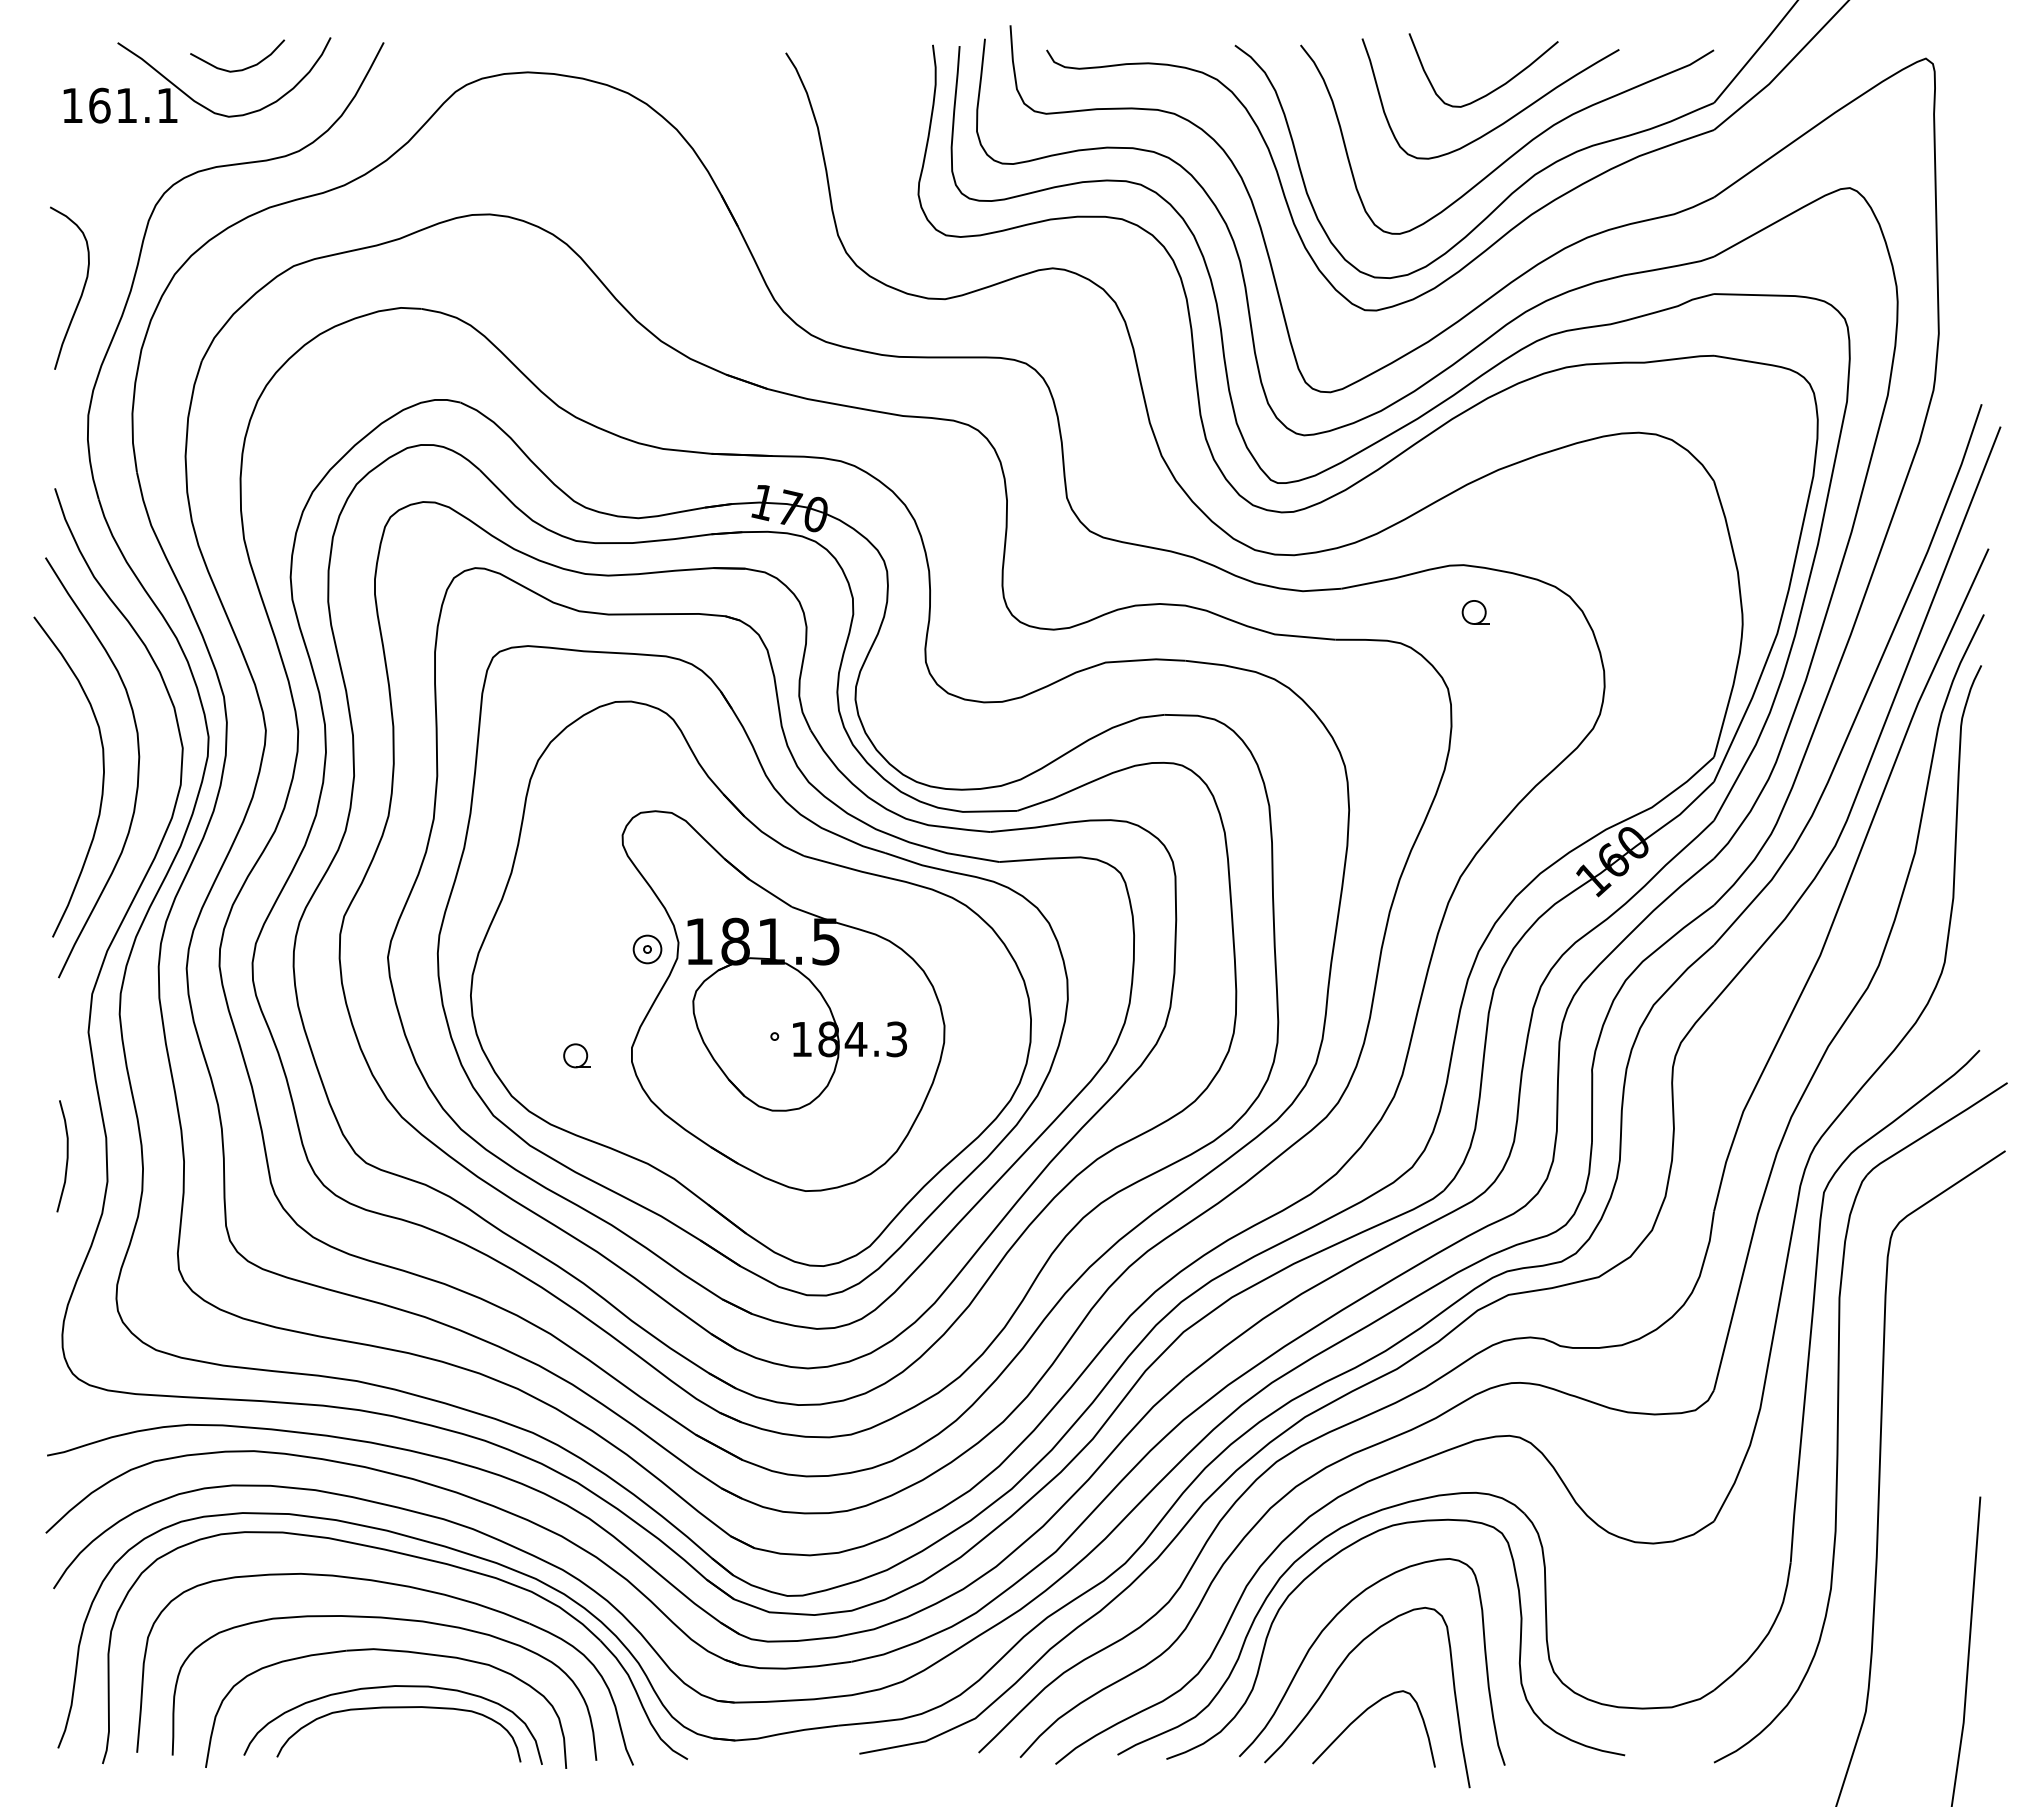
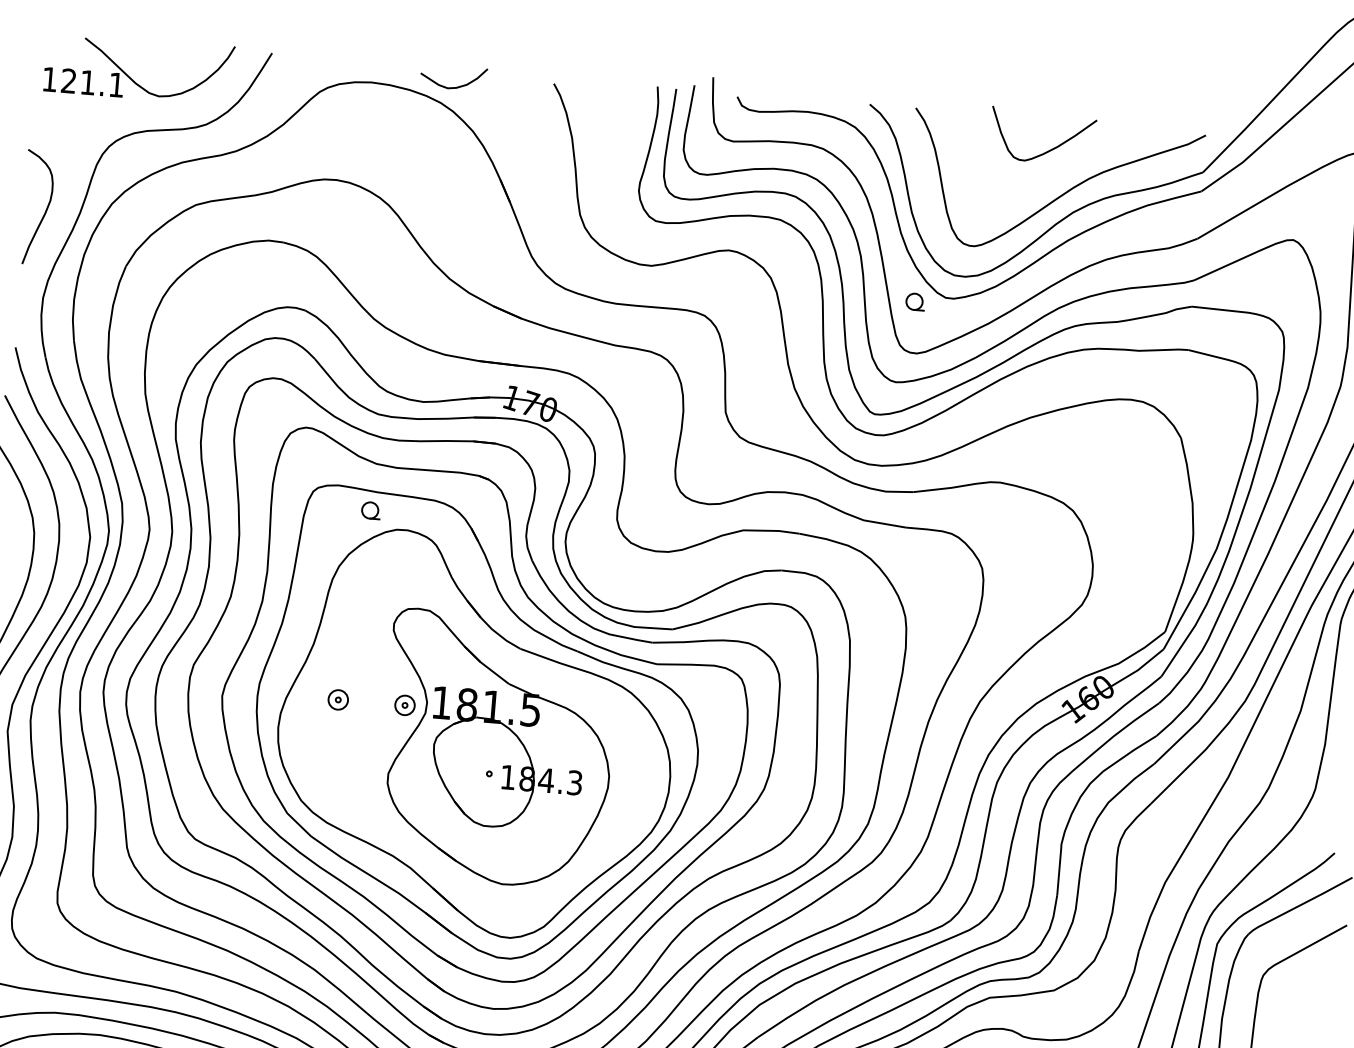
curve: (237, 69) -> (452, 87), moved
text: (99, 105) -> (68, 81), 161.1 -> 121.1
curve: (1504, 121) -> (1054, 173), removed
part: (1475, 612) -> (915, 301), moved
part: (552, 949) -> (338, 699), added
part: (576, 1055) -> (370, 510), moved

